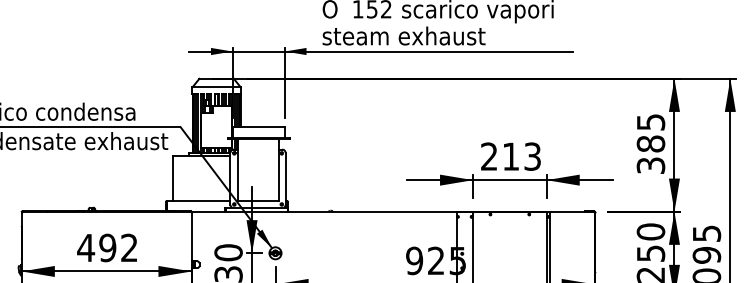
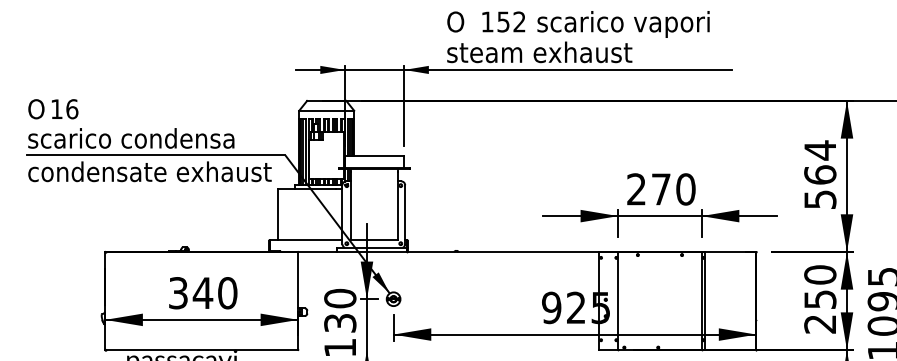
text: (651, 143) -> (820, 174), 385 -> 564
text: (521, 156) -> (673, 189), 213 -> 270
text: (107, 248) -> (202, 293), 492 -> 340

